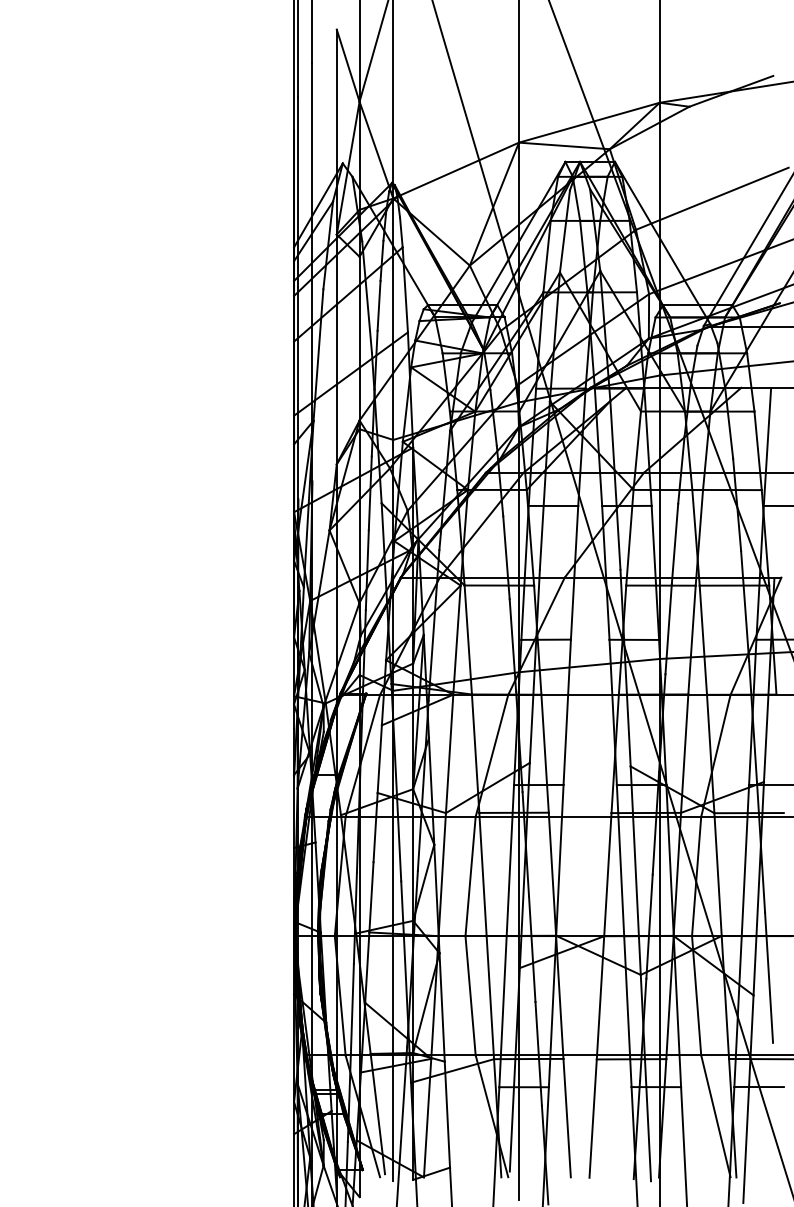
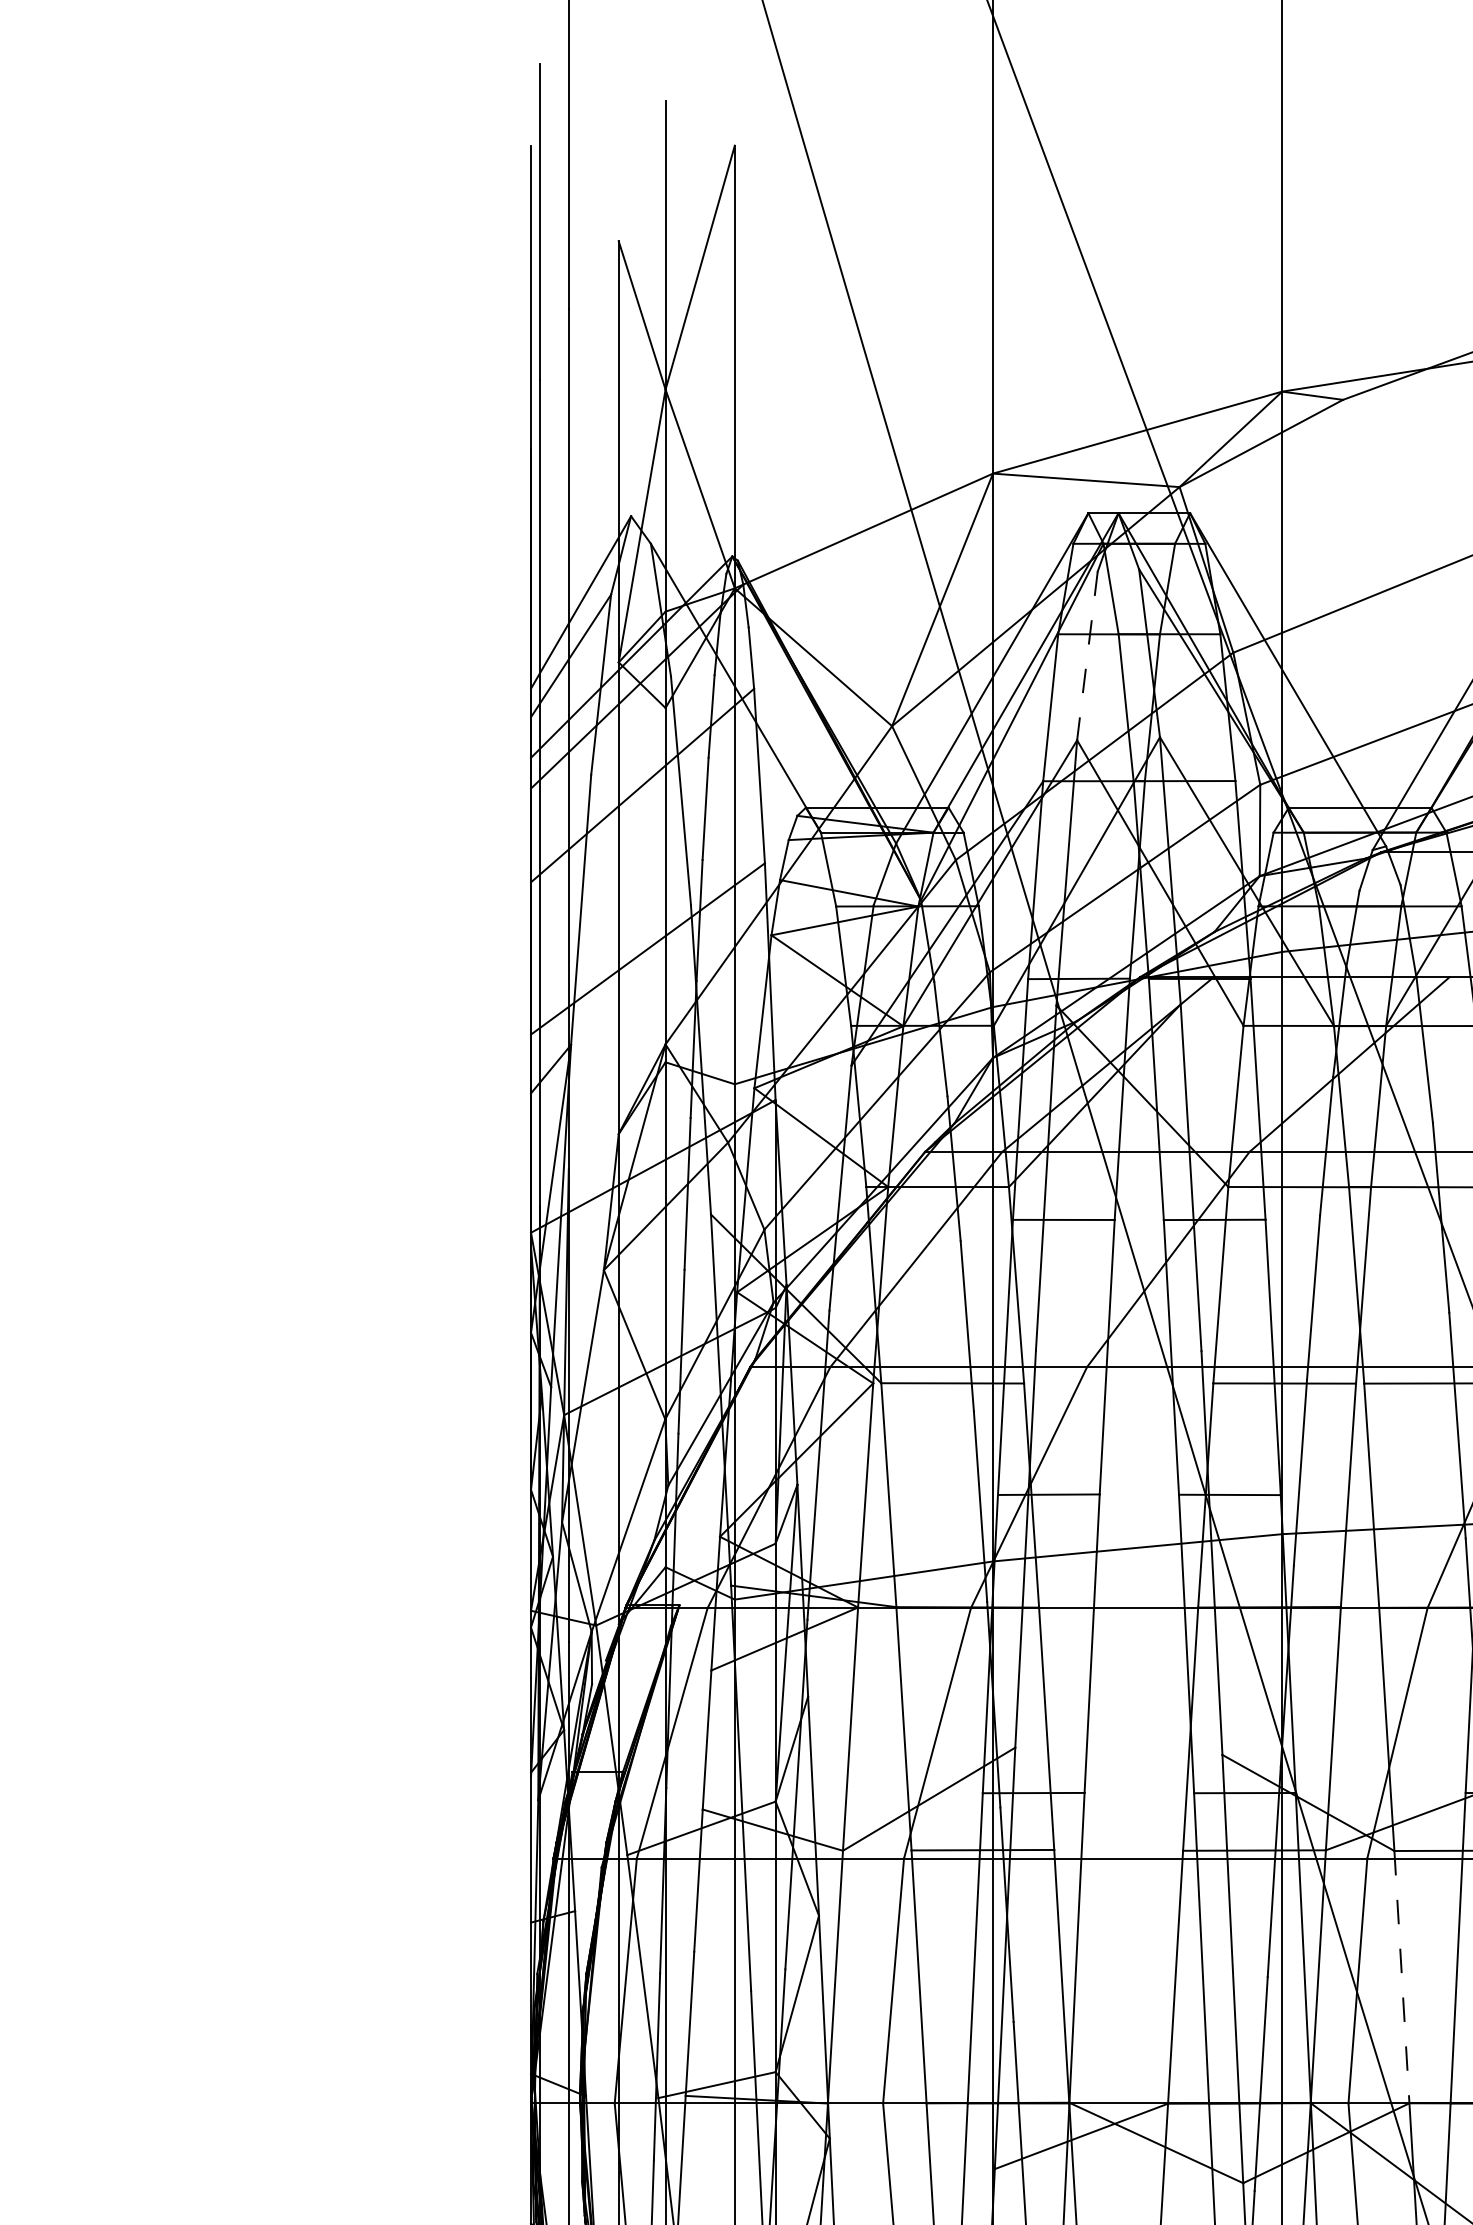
line: (564, 231) -> (1086, 656), solid -> dashed
line: (718, 874) -> (1402, 1976), solid -> dashed

